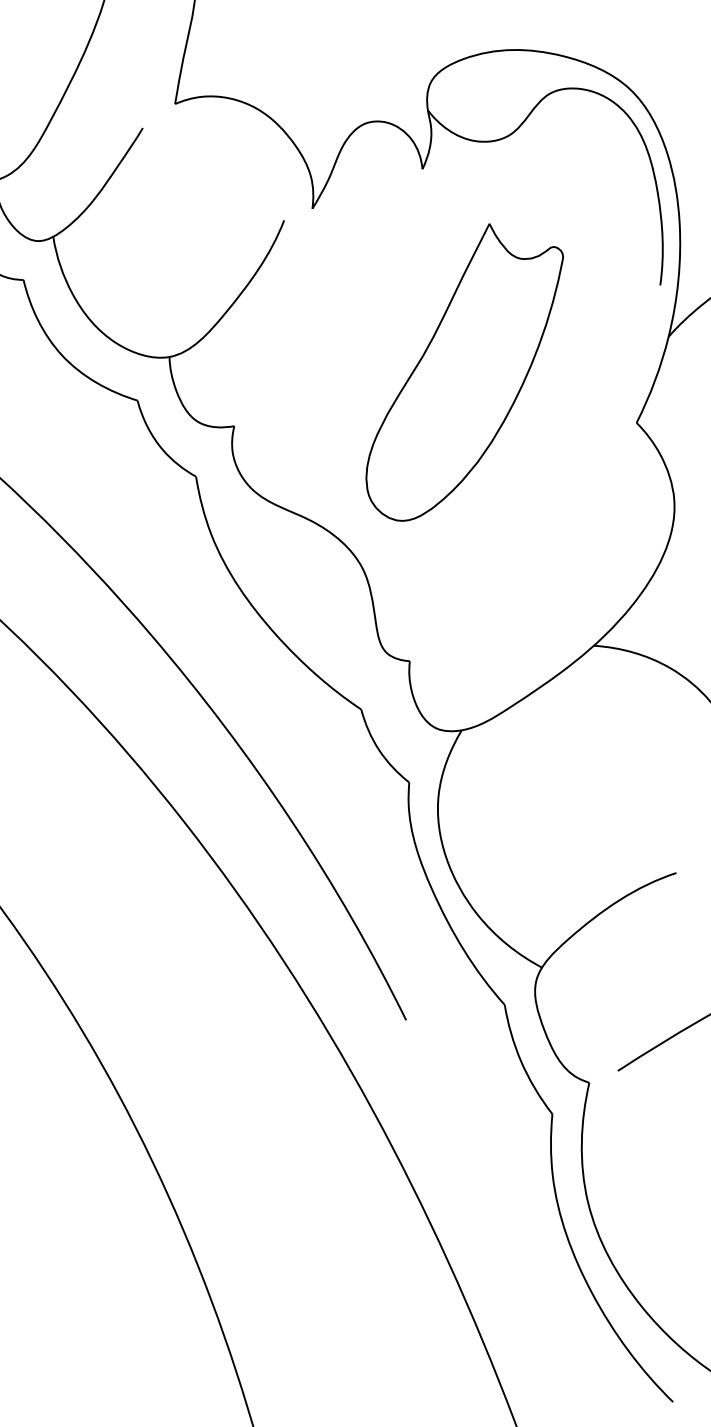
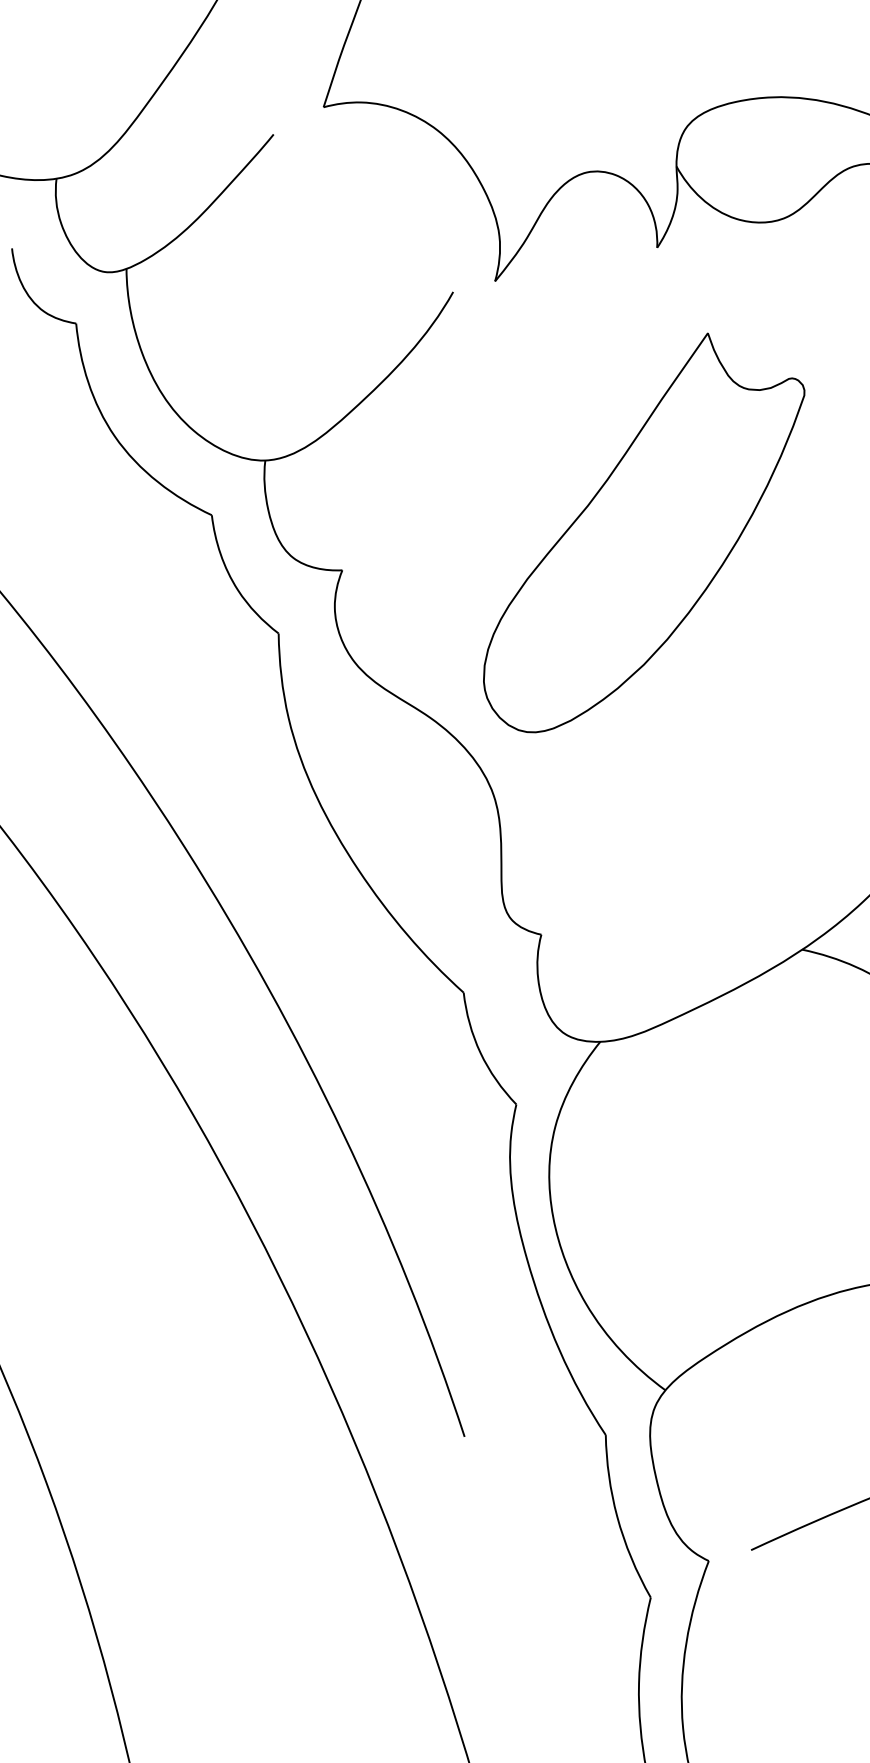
part: (464, 372) -> (643, 536), moved

